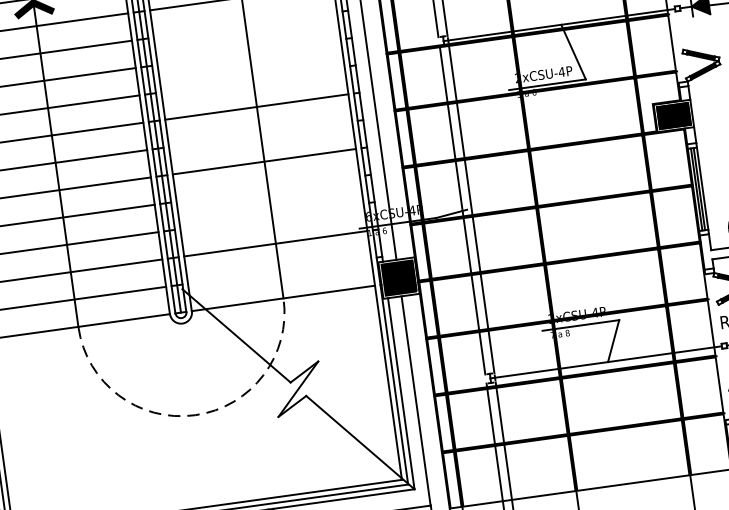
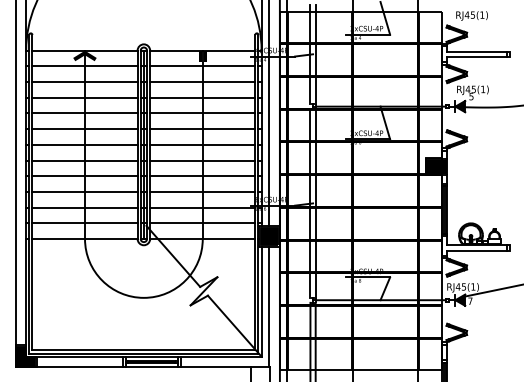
line: (245, 25) -> (202, 82), added
line: (248, 51) -> (202, 97), added
line: (252, 79) -> (202, 113), added
line: (260, 133) -> (202, 144), added
line: (267, 189) -> (202, 176), added
line: (271, 215) -> (202, 191), added
line: (279, 271) -> (202, 223), added
arc: (194, 414) -> (143, 297), dashed -> solid

